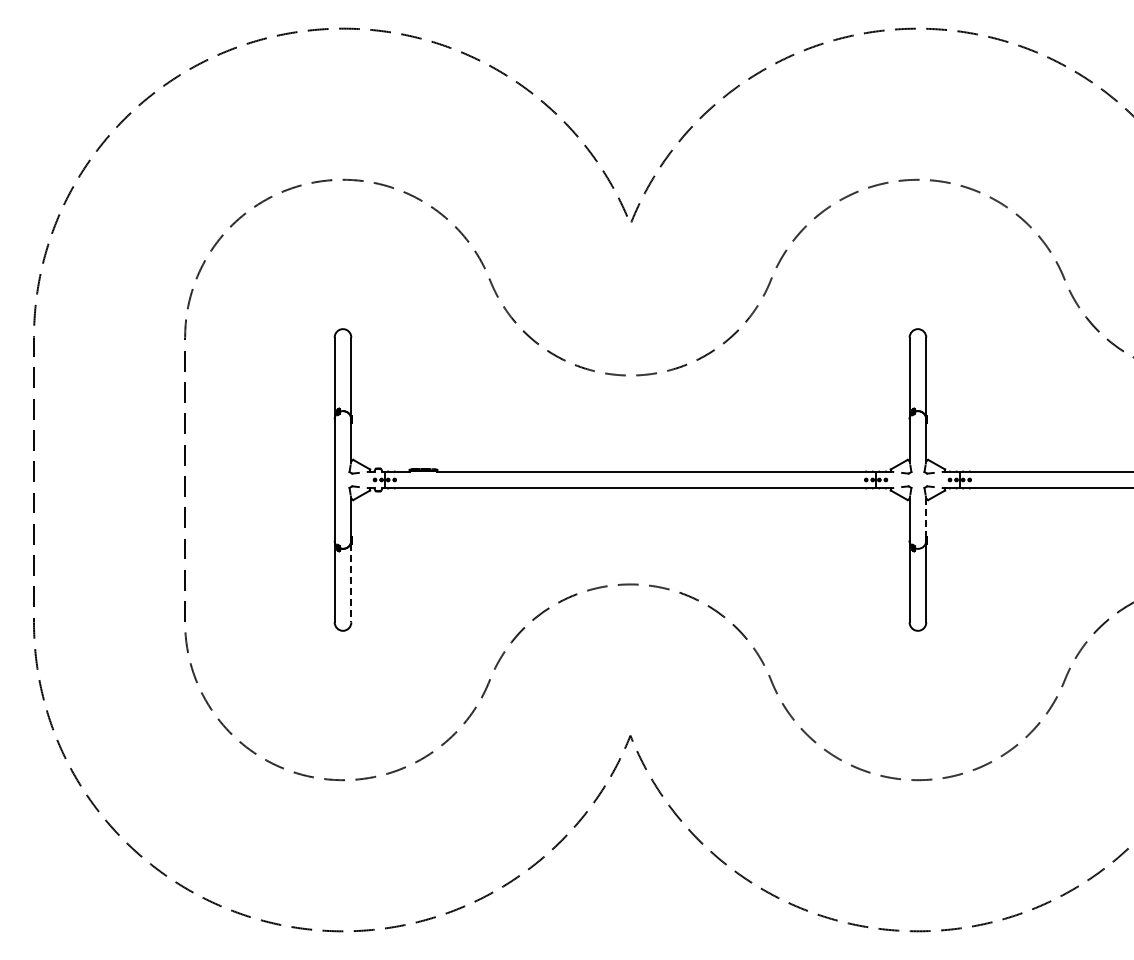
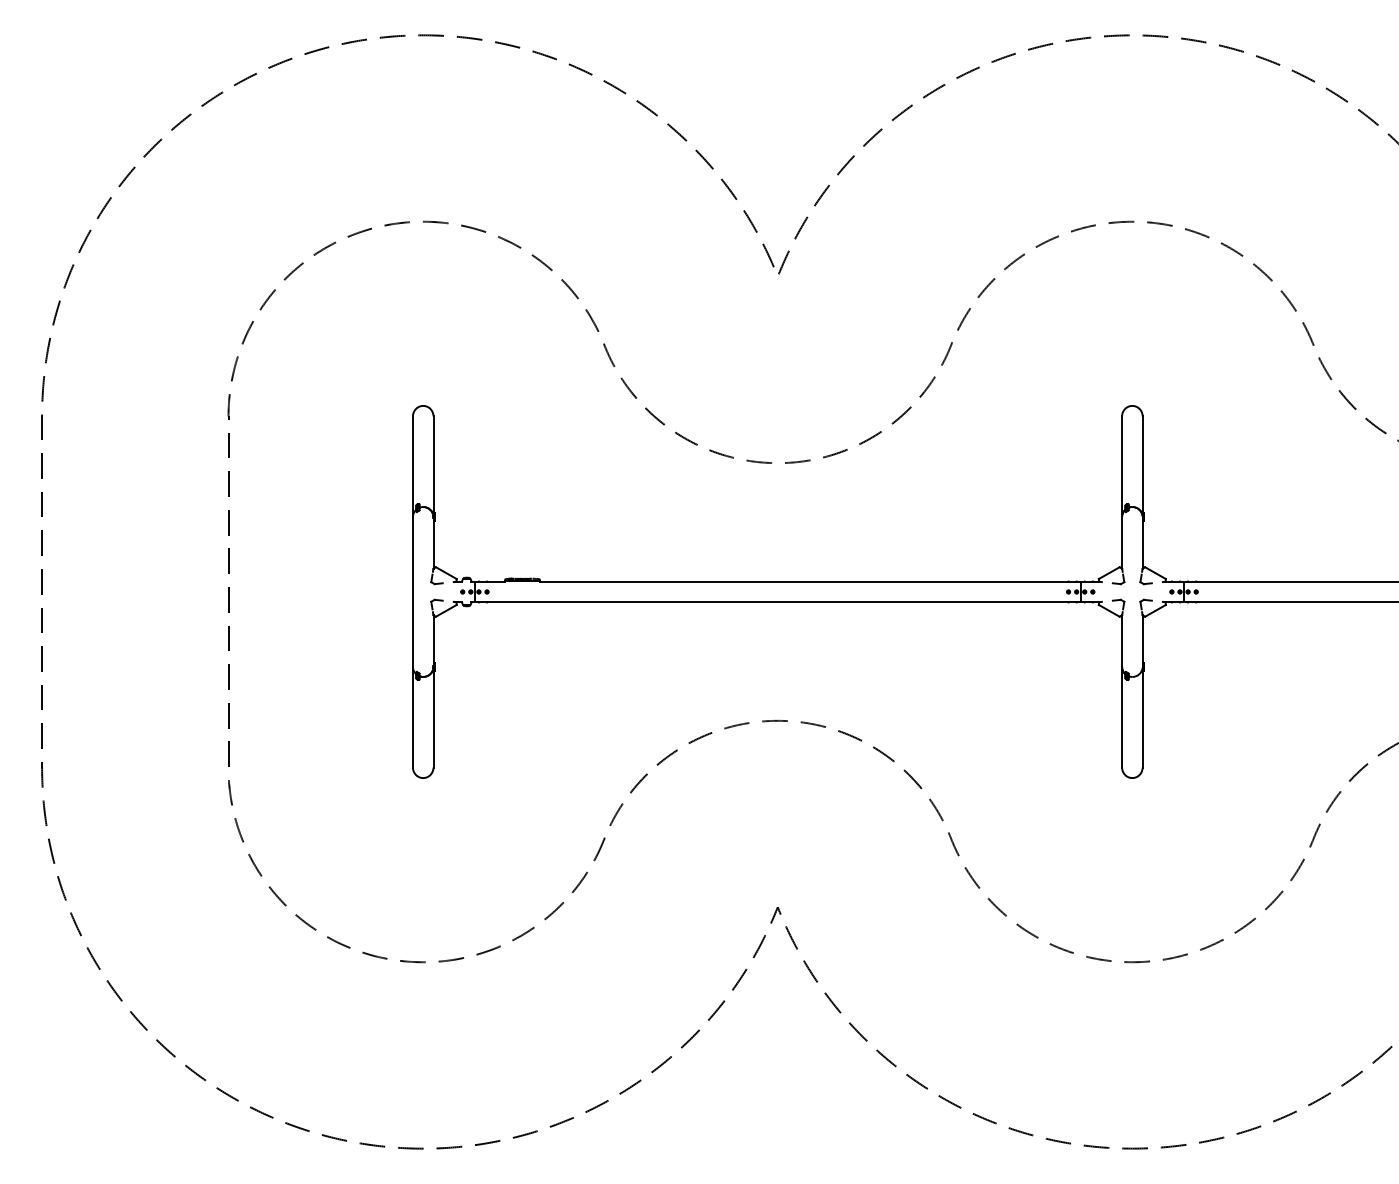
line: (926, 518) -> (1142, 639), dashed -> solid
line: (351, 583) -> (433, 719), dashed -> solid

